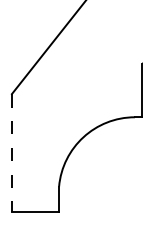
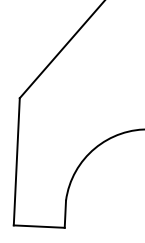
line: (11, 152) -> (16, 161), dashed -> solid

